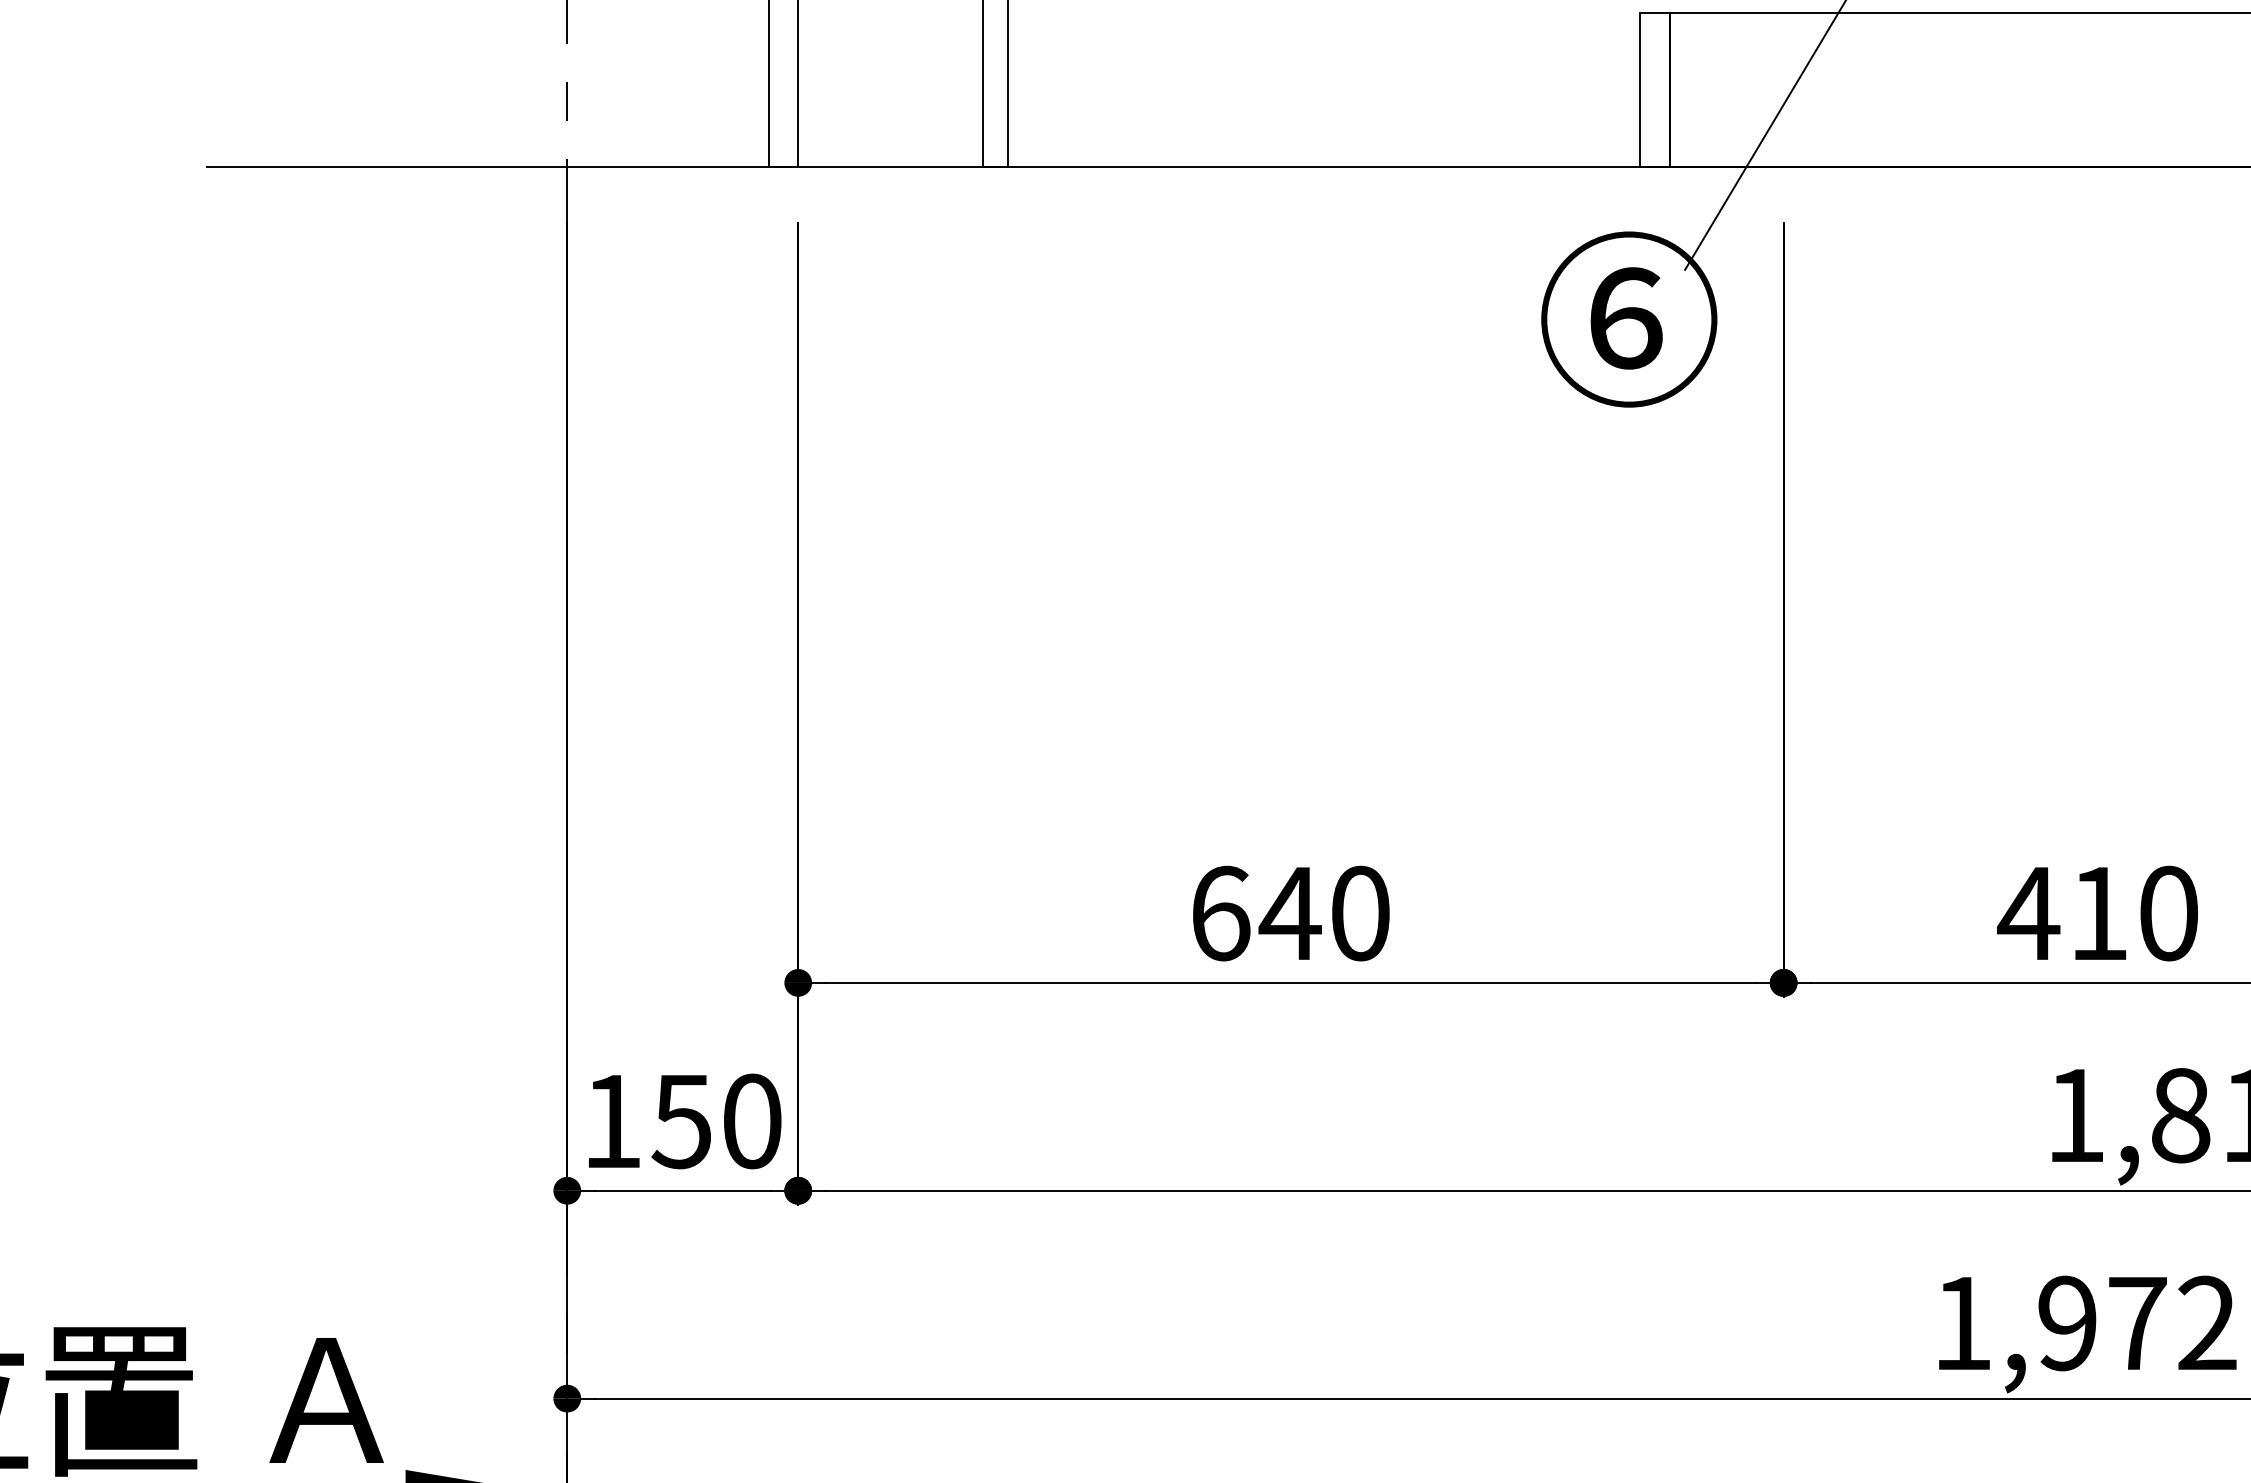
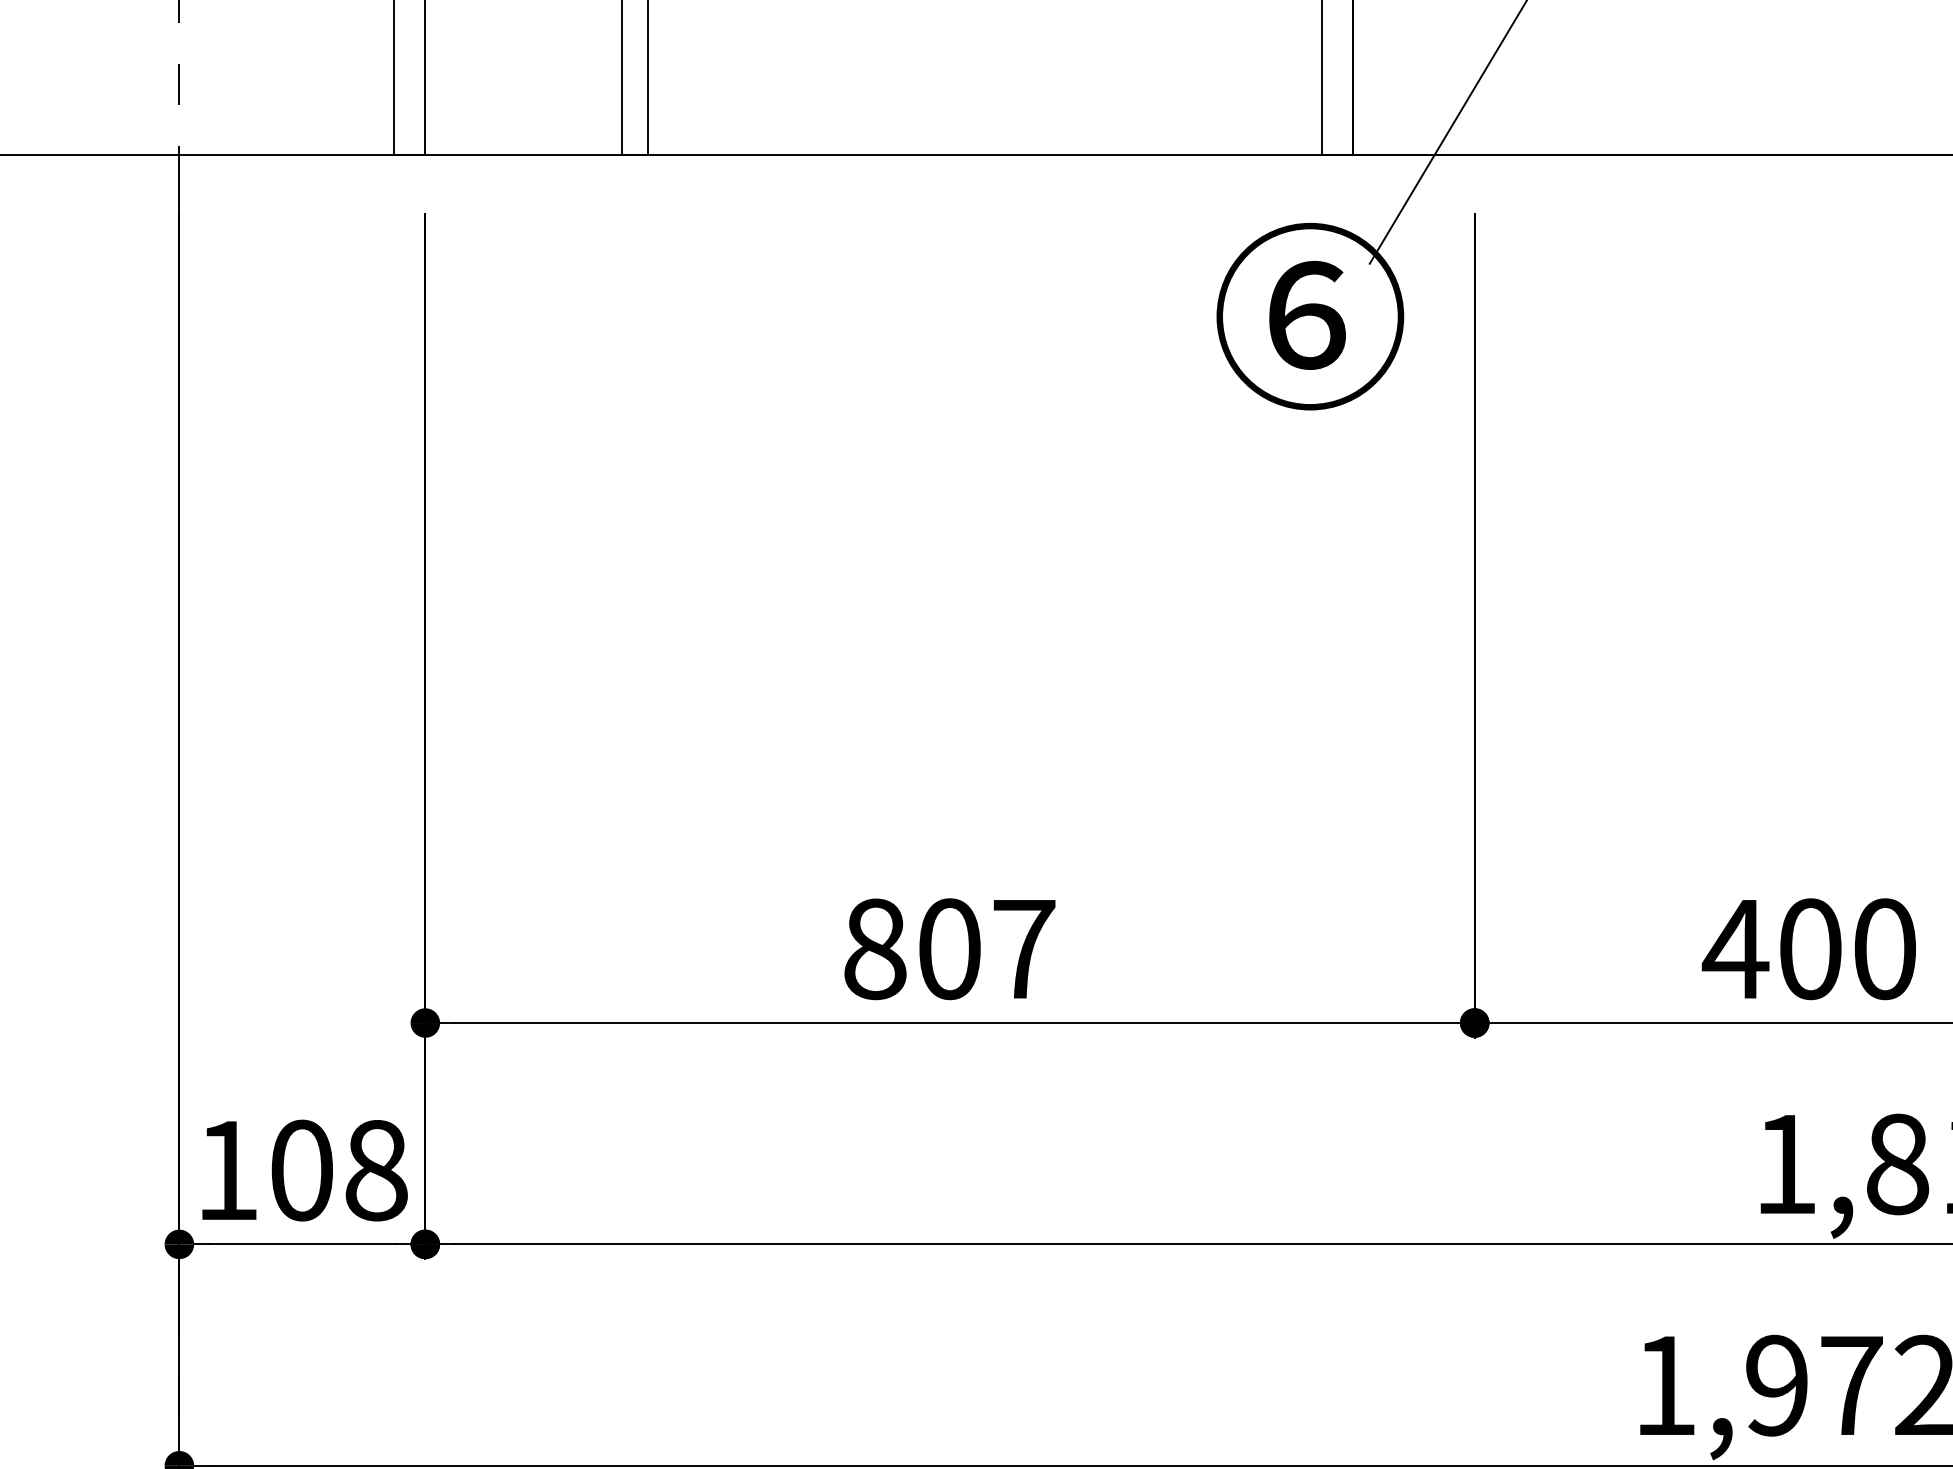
text: (1290, 913) -> (949, 949), 640 -> 807
text: (2099, 913) -> (1811, 949), 410 -> 400
text: (716, 1121) -> (338, 1170), 150 -> 108

